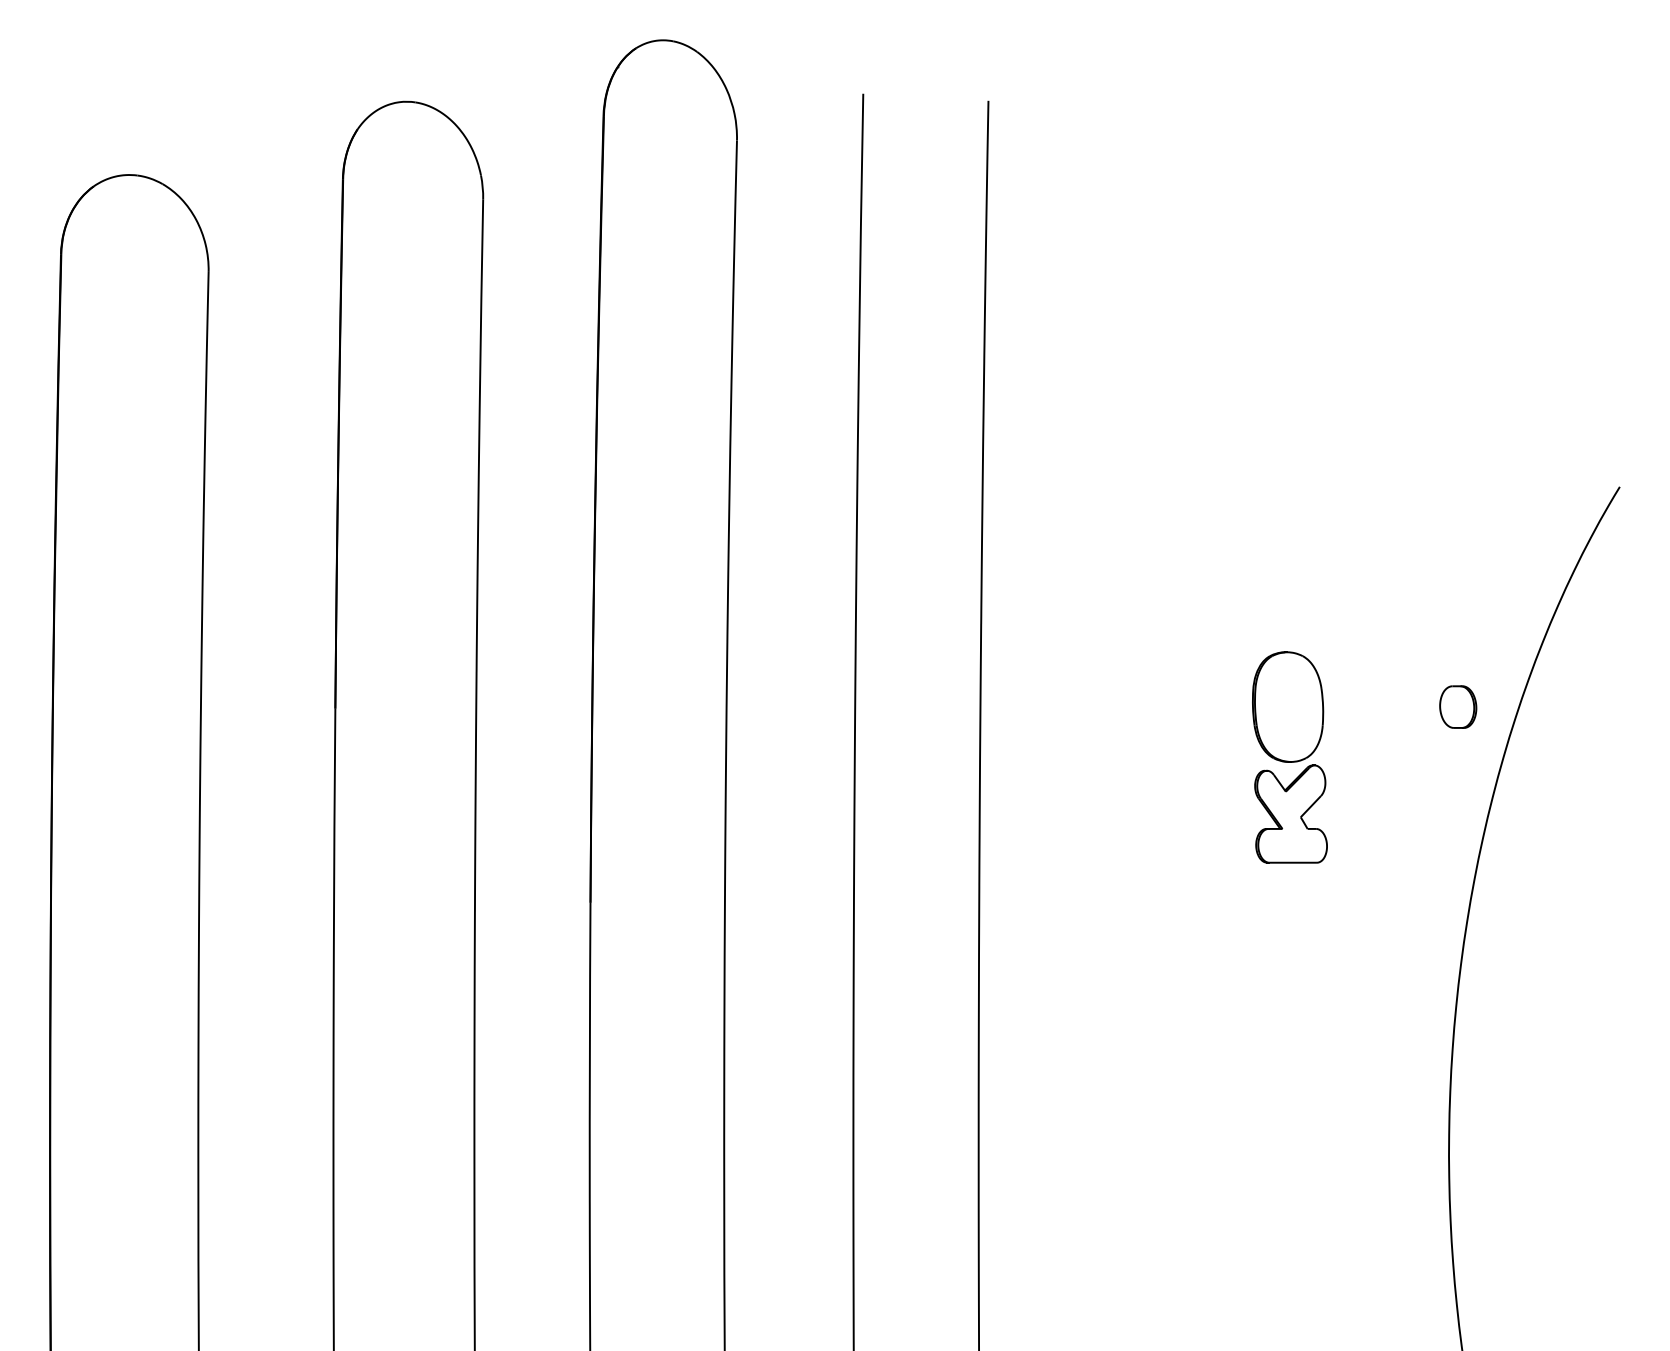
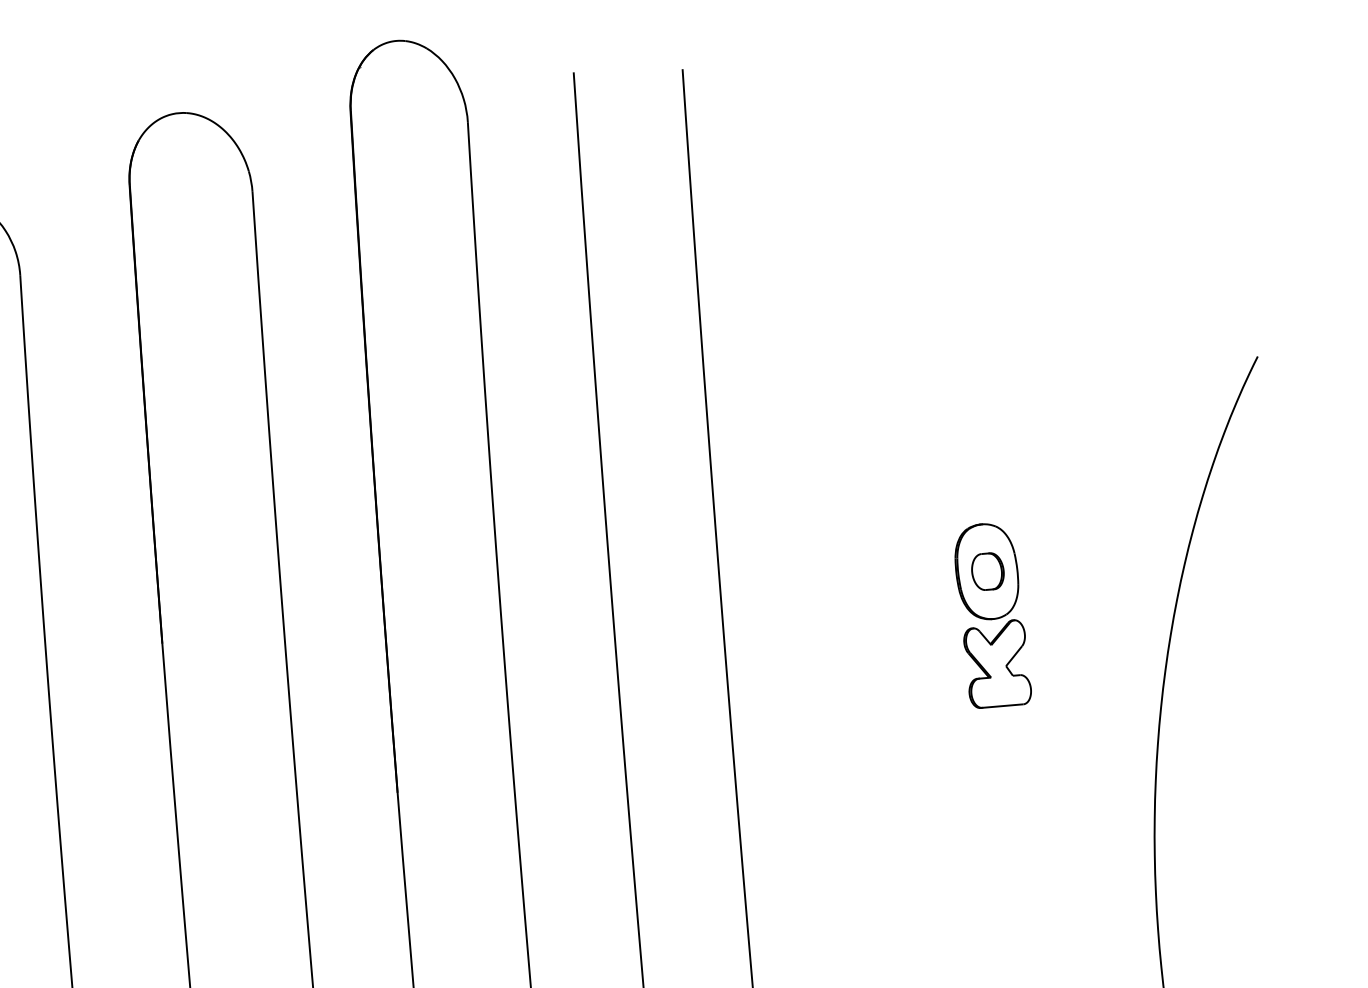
part: (1458, 706) -> (988, 571), moved

